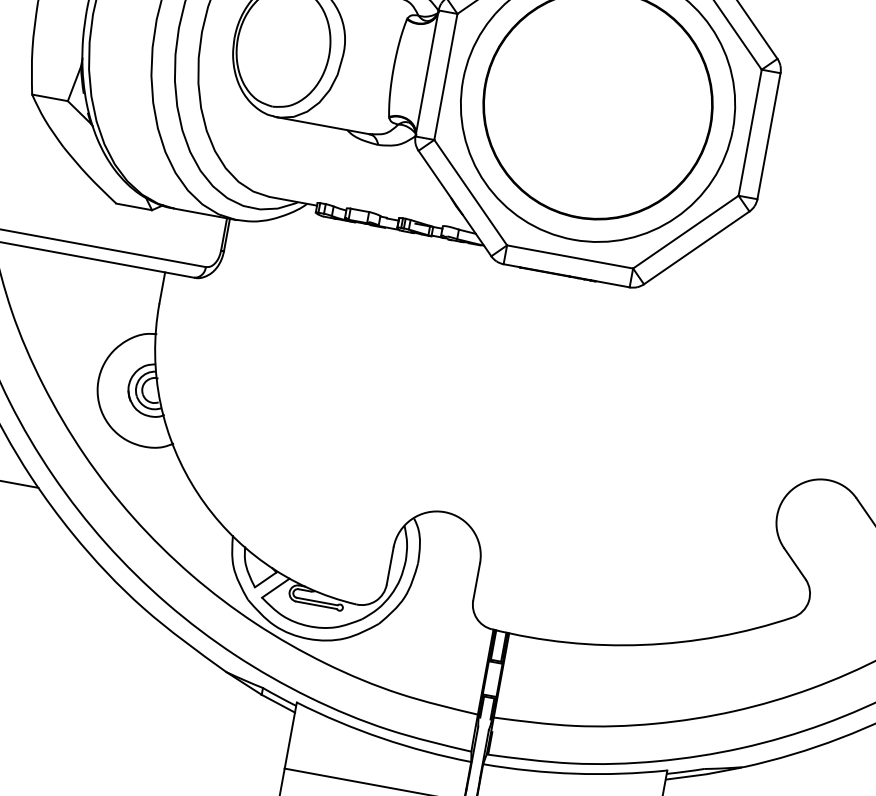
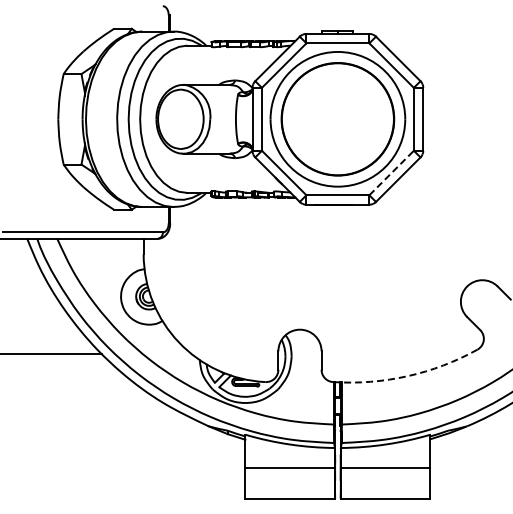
line: (685, 231) -> (391, 172), solid -> dashed
arc: (642, 645) -> (407, 376), solid -> dashed

